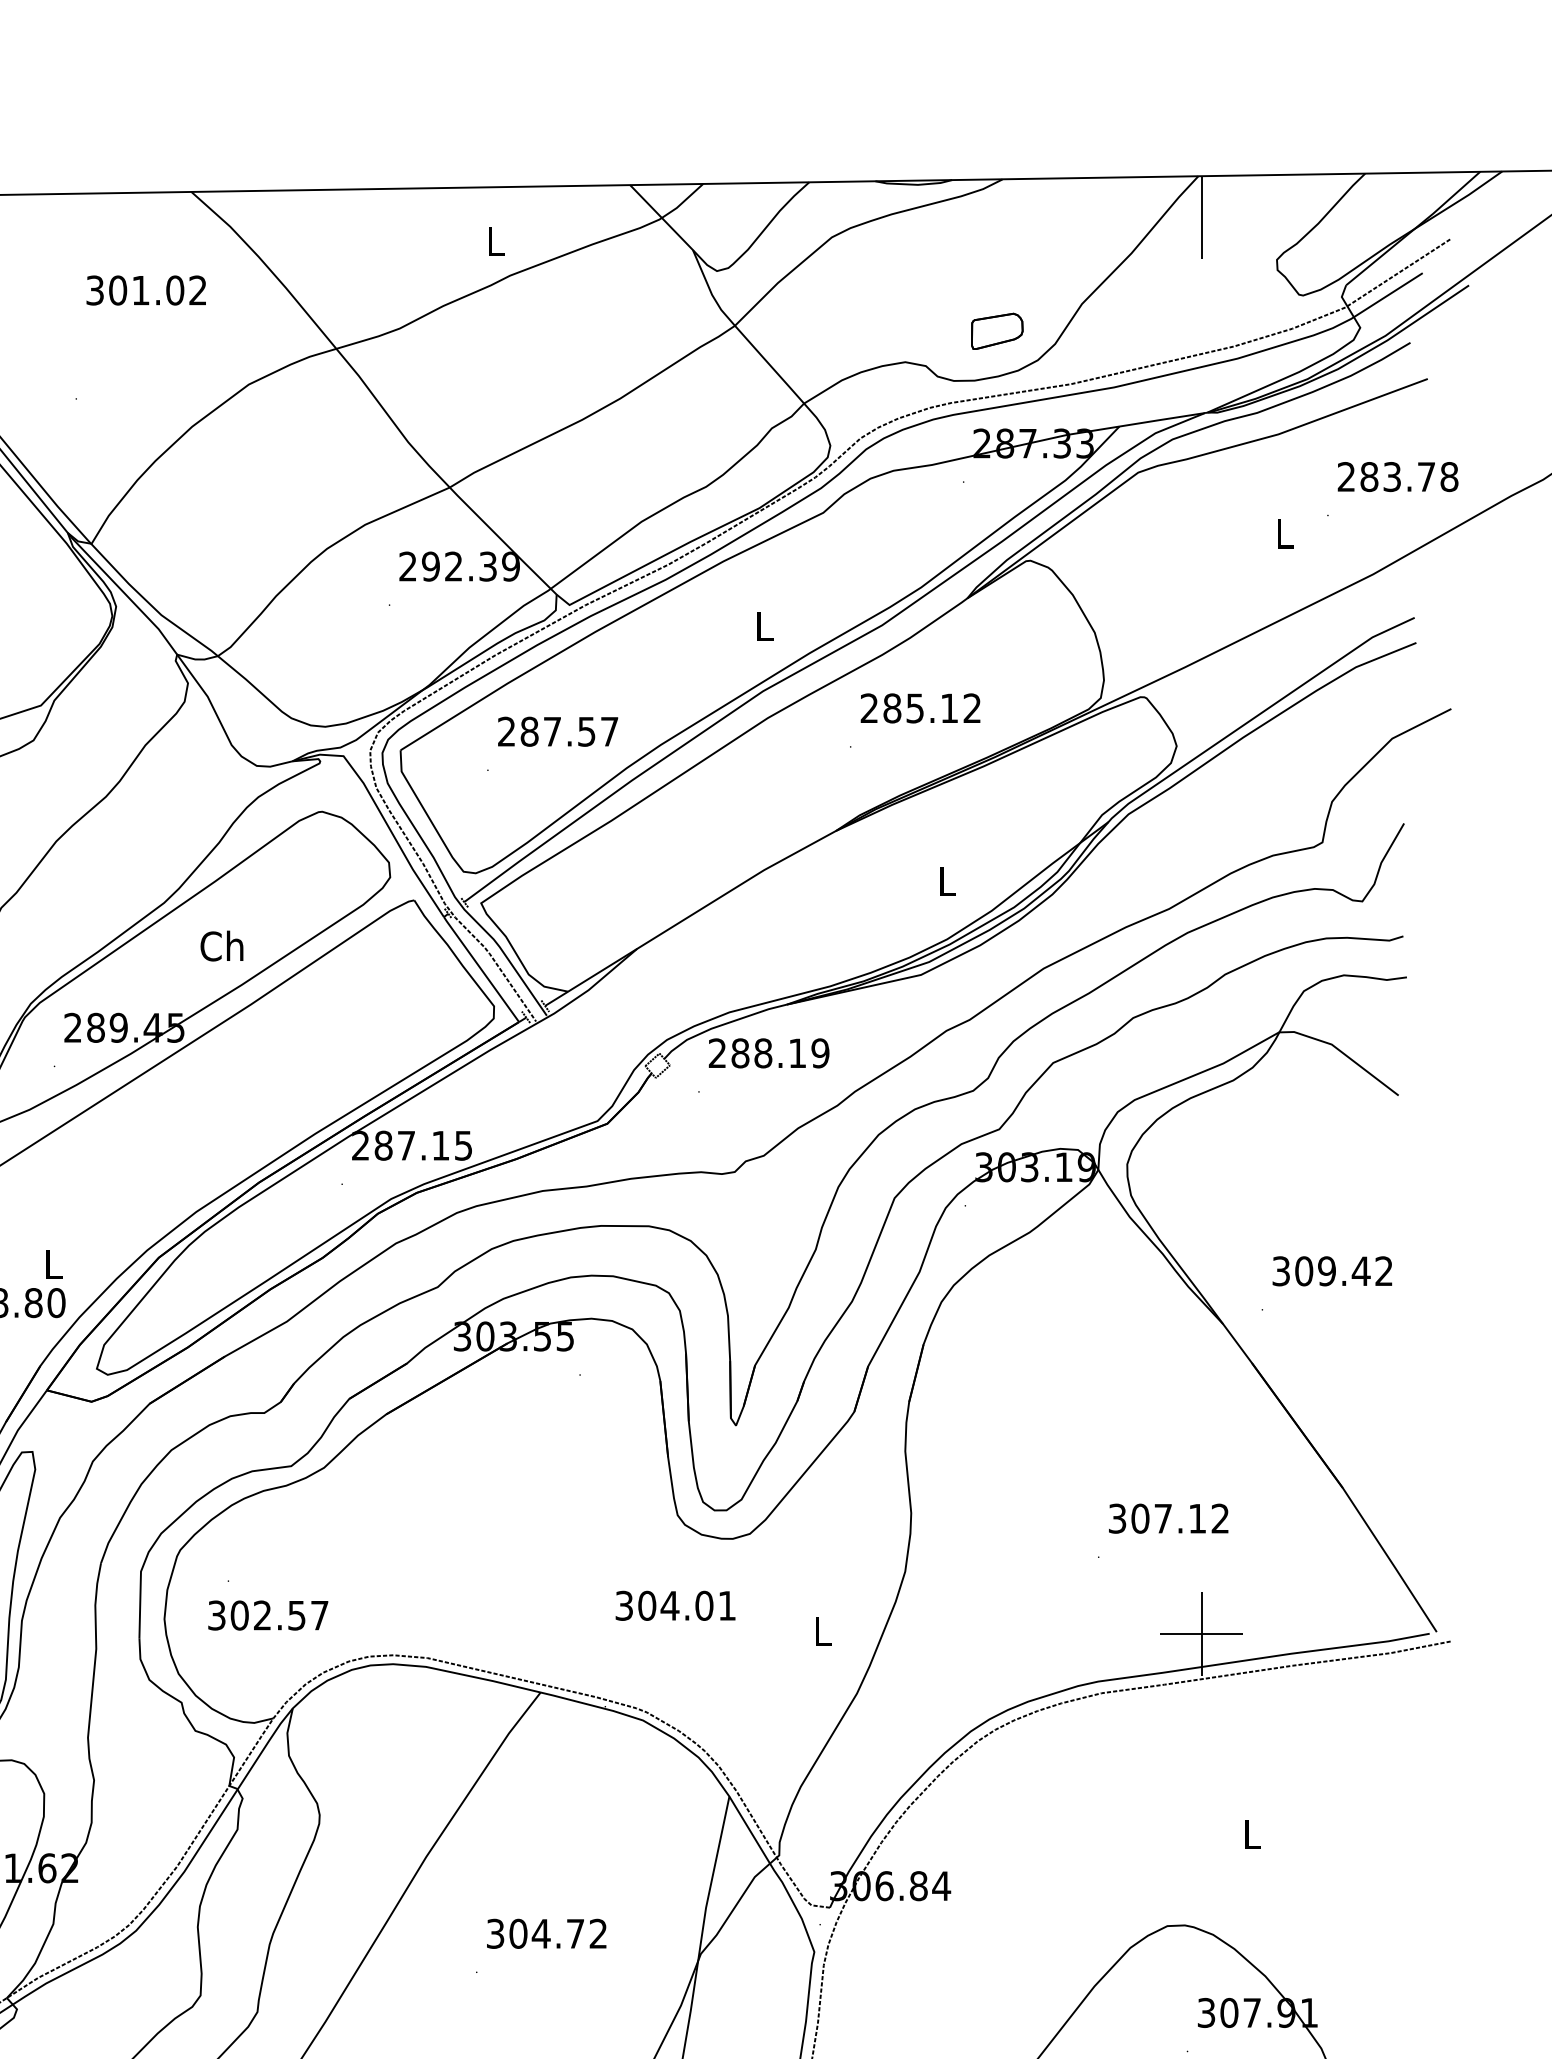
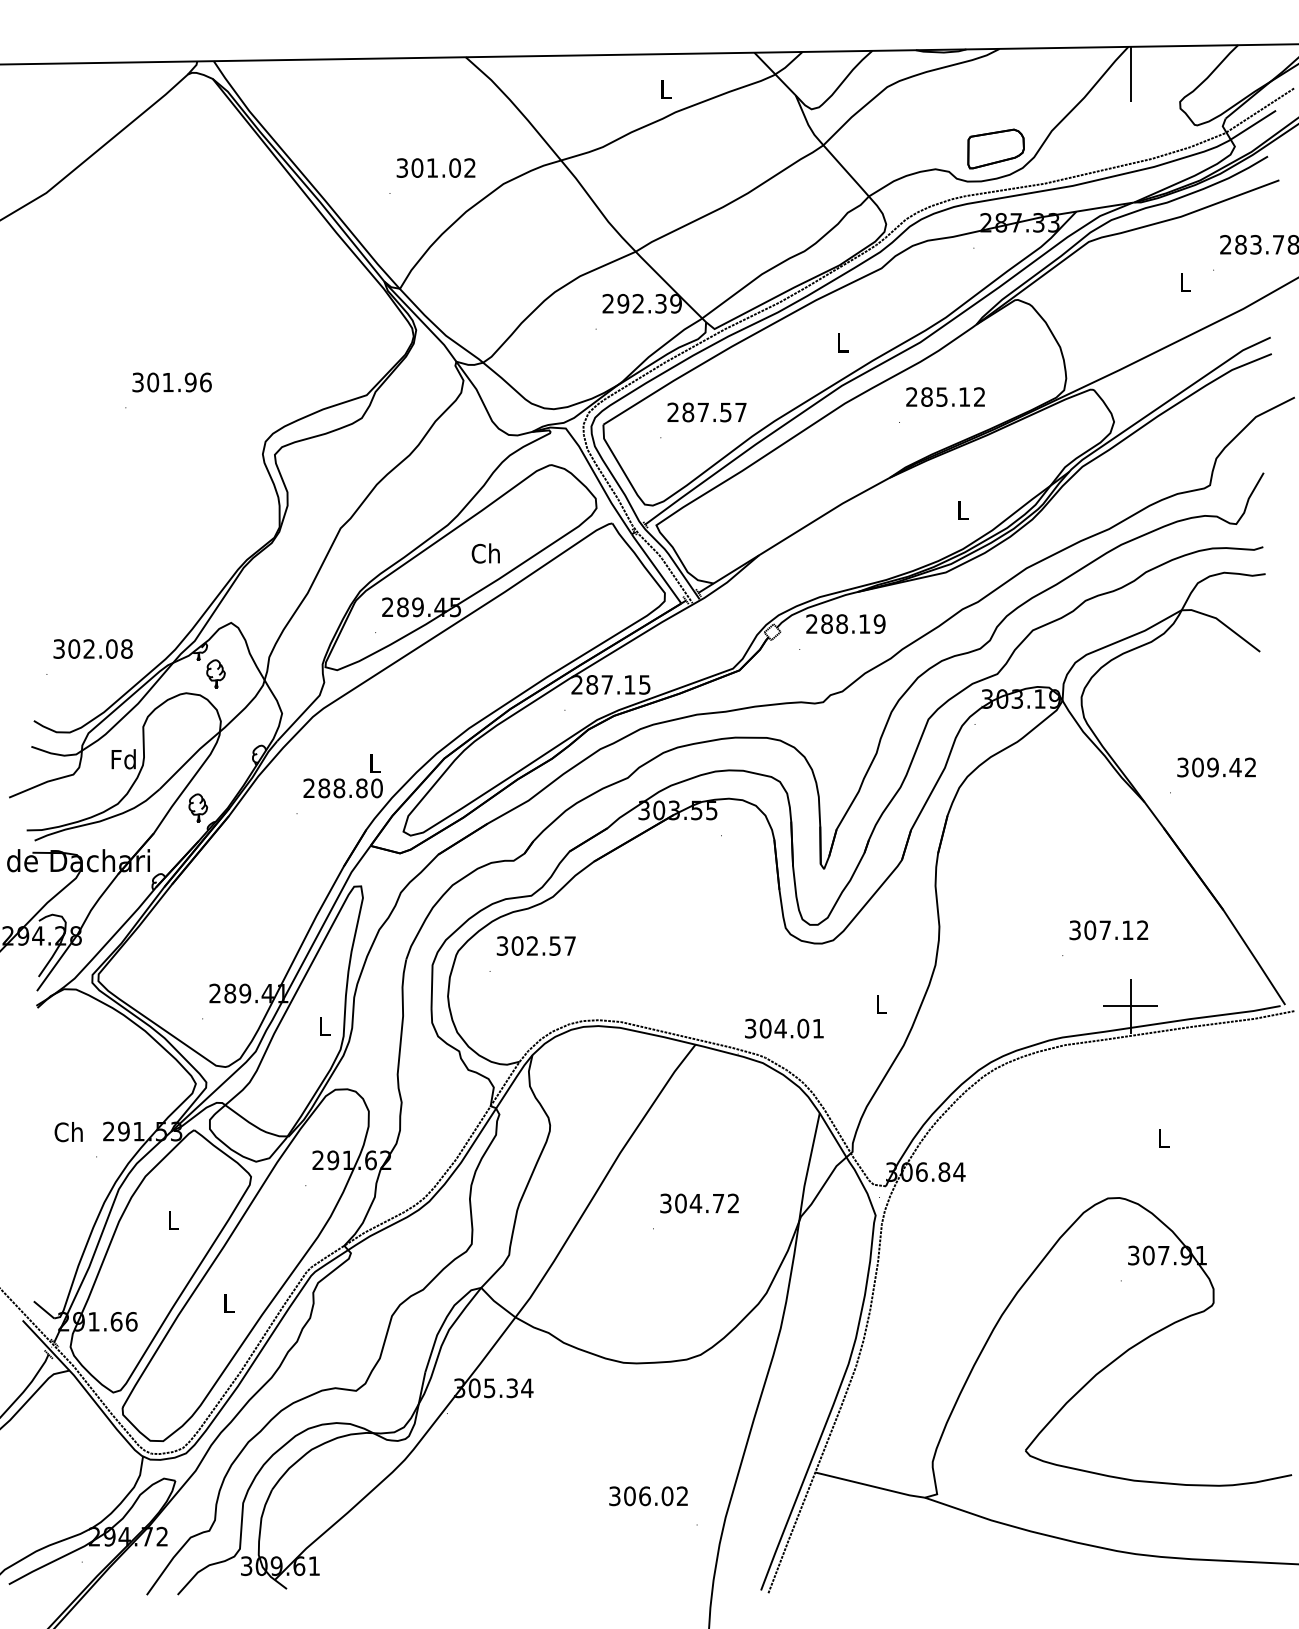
text: (145, 289) -> (435, 167), moved
part: (996, 330) -> (995, 148), size x1.67
text: (675, 1605) -> (784, 1028), moved
text: (267, 1614) -> (535, 945), moved

